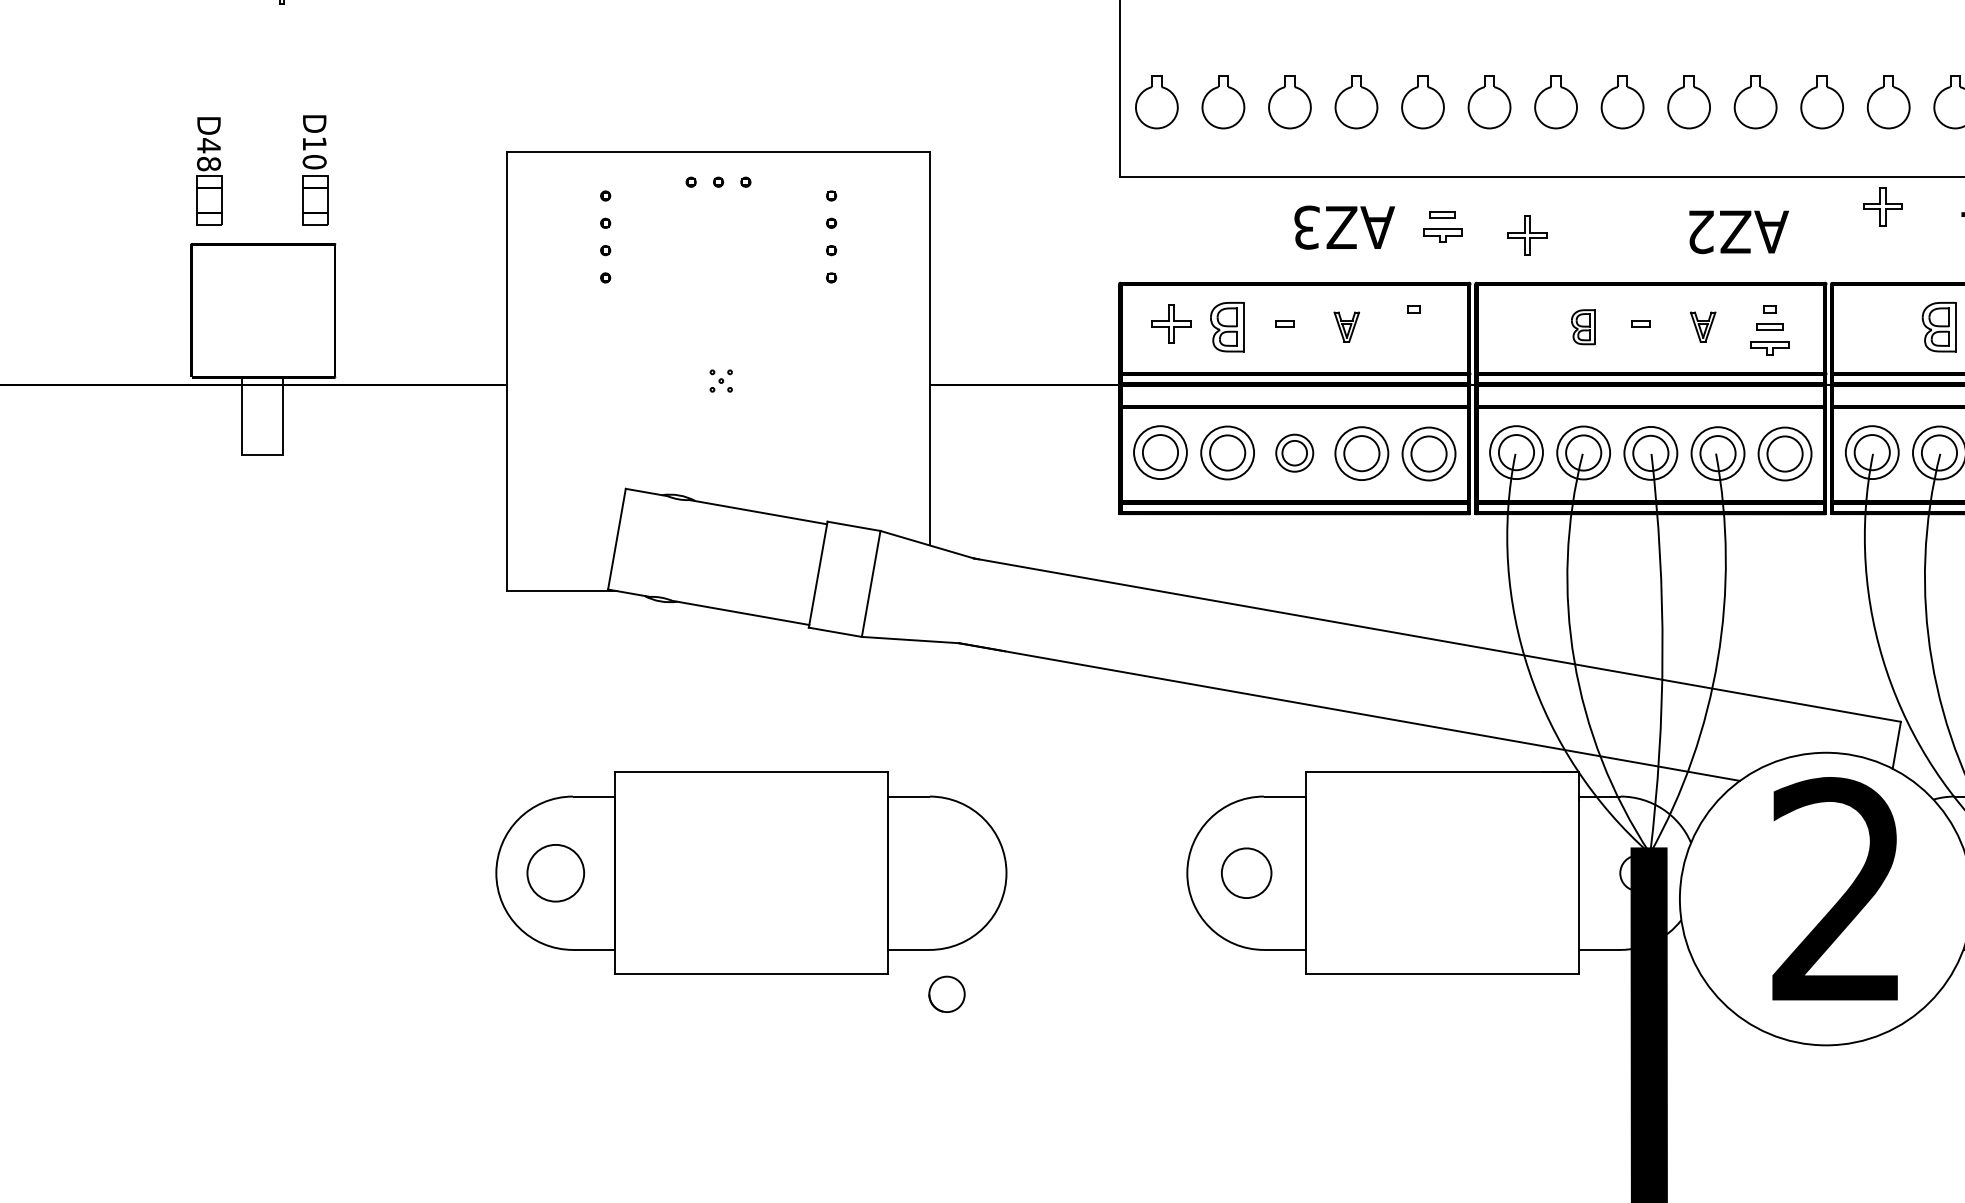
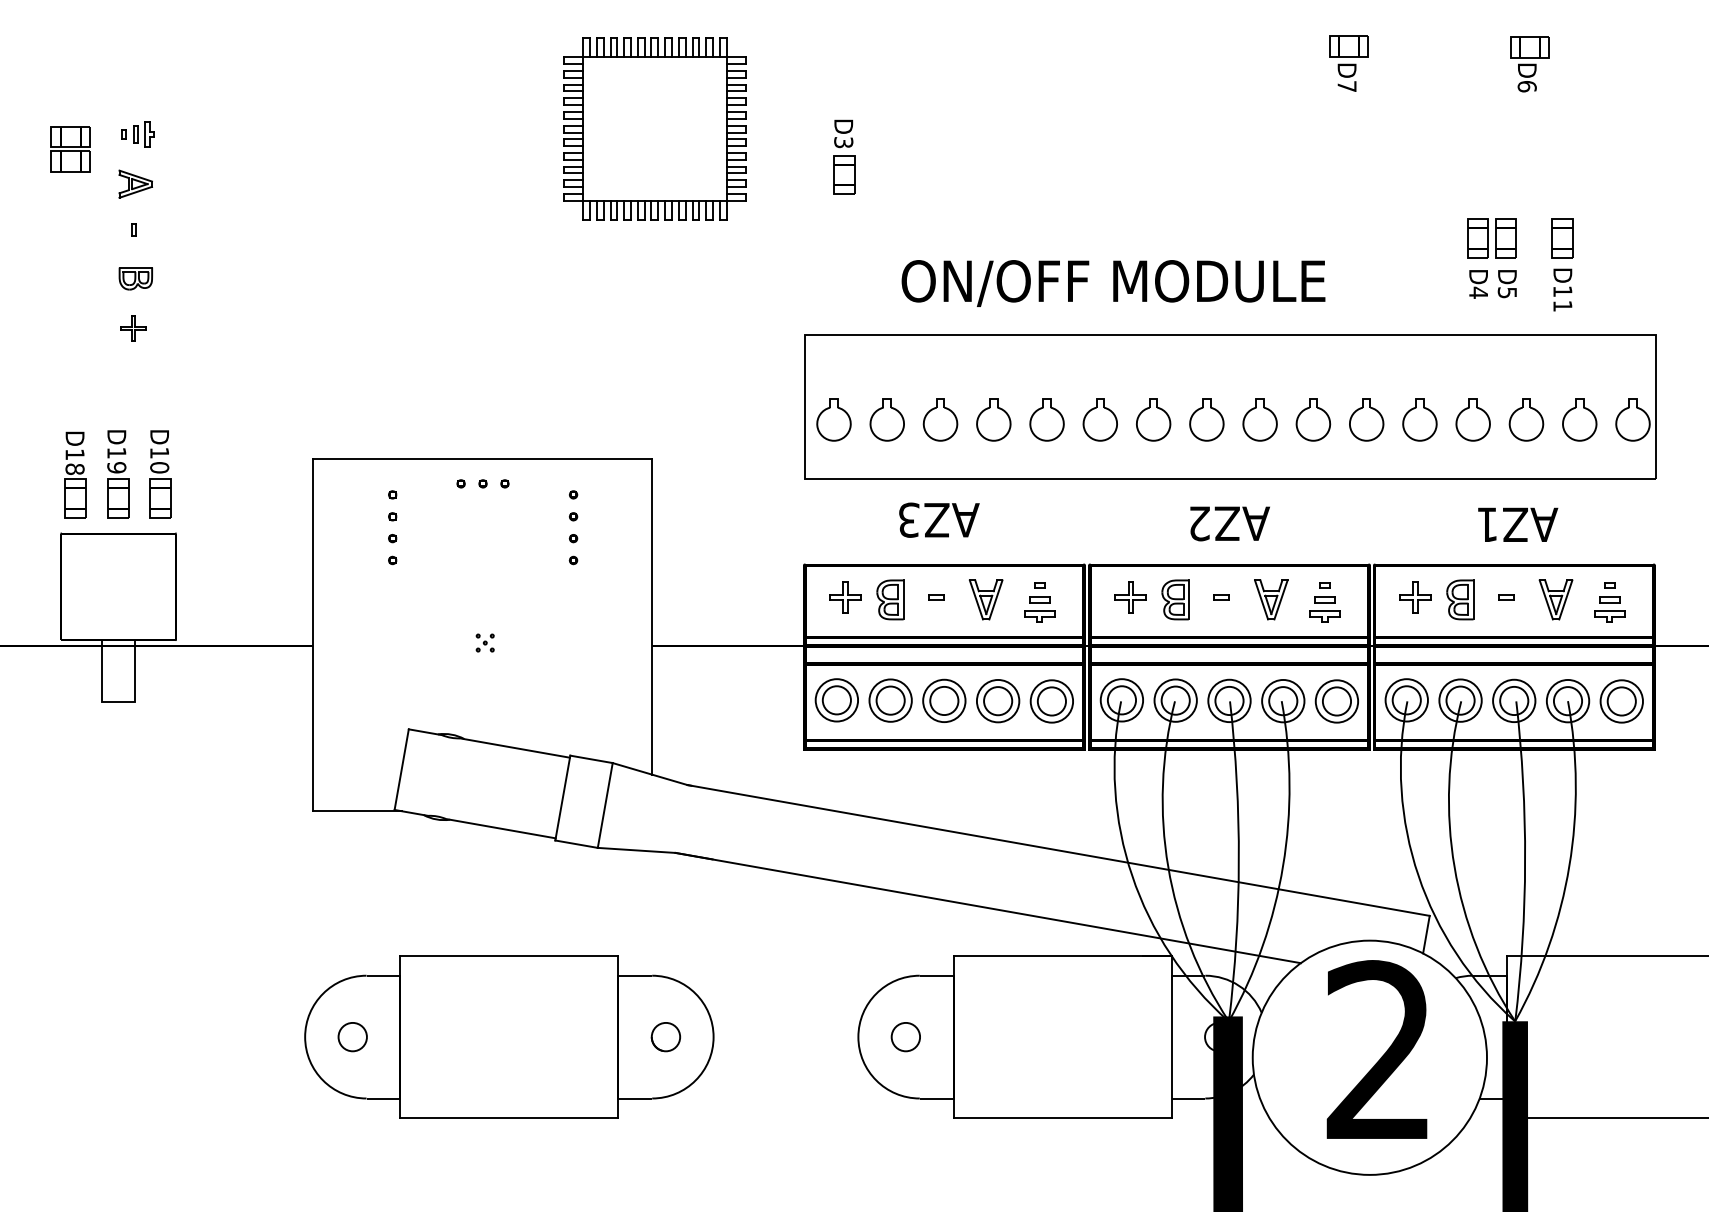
text: (208, 145) -> (74, 454), D48 -> D18
part: (263, 170) -> (118, 474), added
part: (1883, 206) -> (1415, 597), moved
text: (1344, 226) -> (939, 519), moved
part: (1442, 226) -> (1039, 609), moved
text: (1738, 231) -> (1229, 523), moved
part: (1527, 235) -> (1130, 597), moved
part: (1346, 326) -> (985, 599), size x1.67
part: (1583, 326) -> (1175, 599), size x1.43
part: (1703, 326) -> (1271, 599), size x1.67
part: (1294, 452) -> (944, 700), size x1.43
circle: (555, 872) -> (352, 1036), size x0.62
circle: (1246, 872) -> (905, 1036), size x0.71
part: (946, 994) -> (665, 1037), moved

